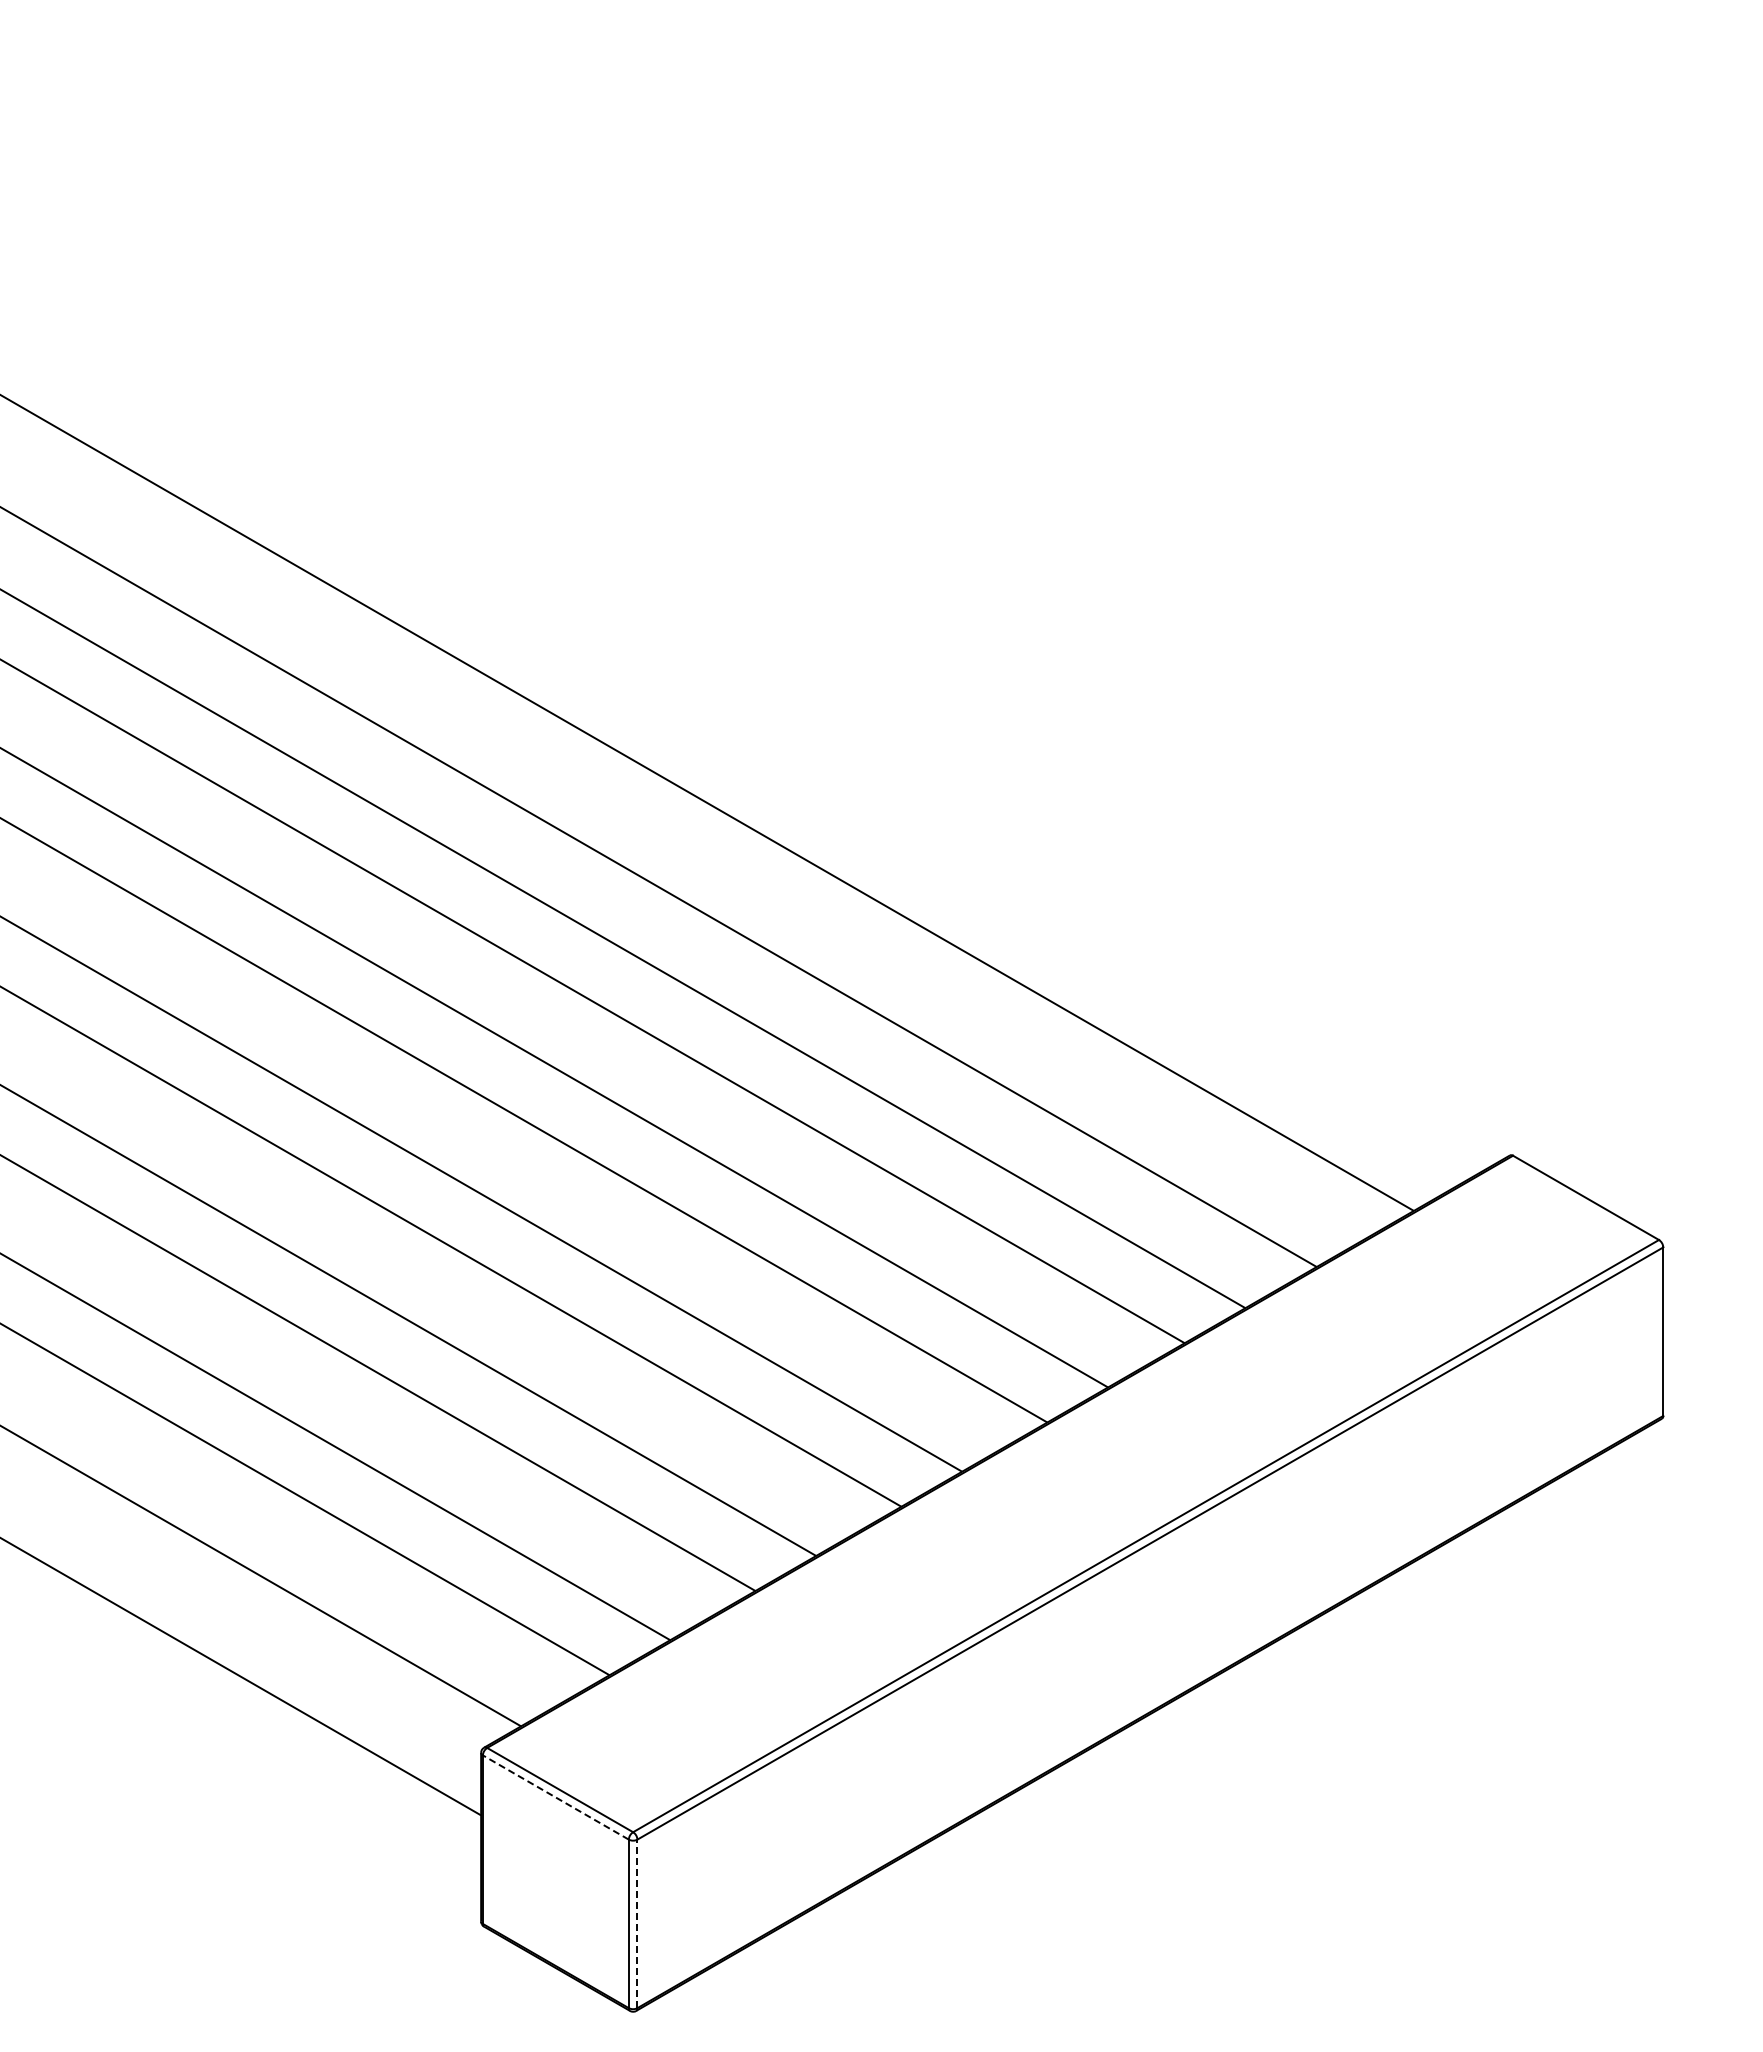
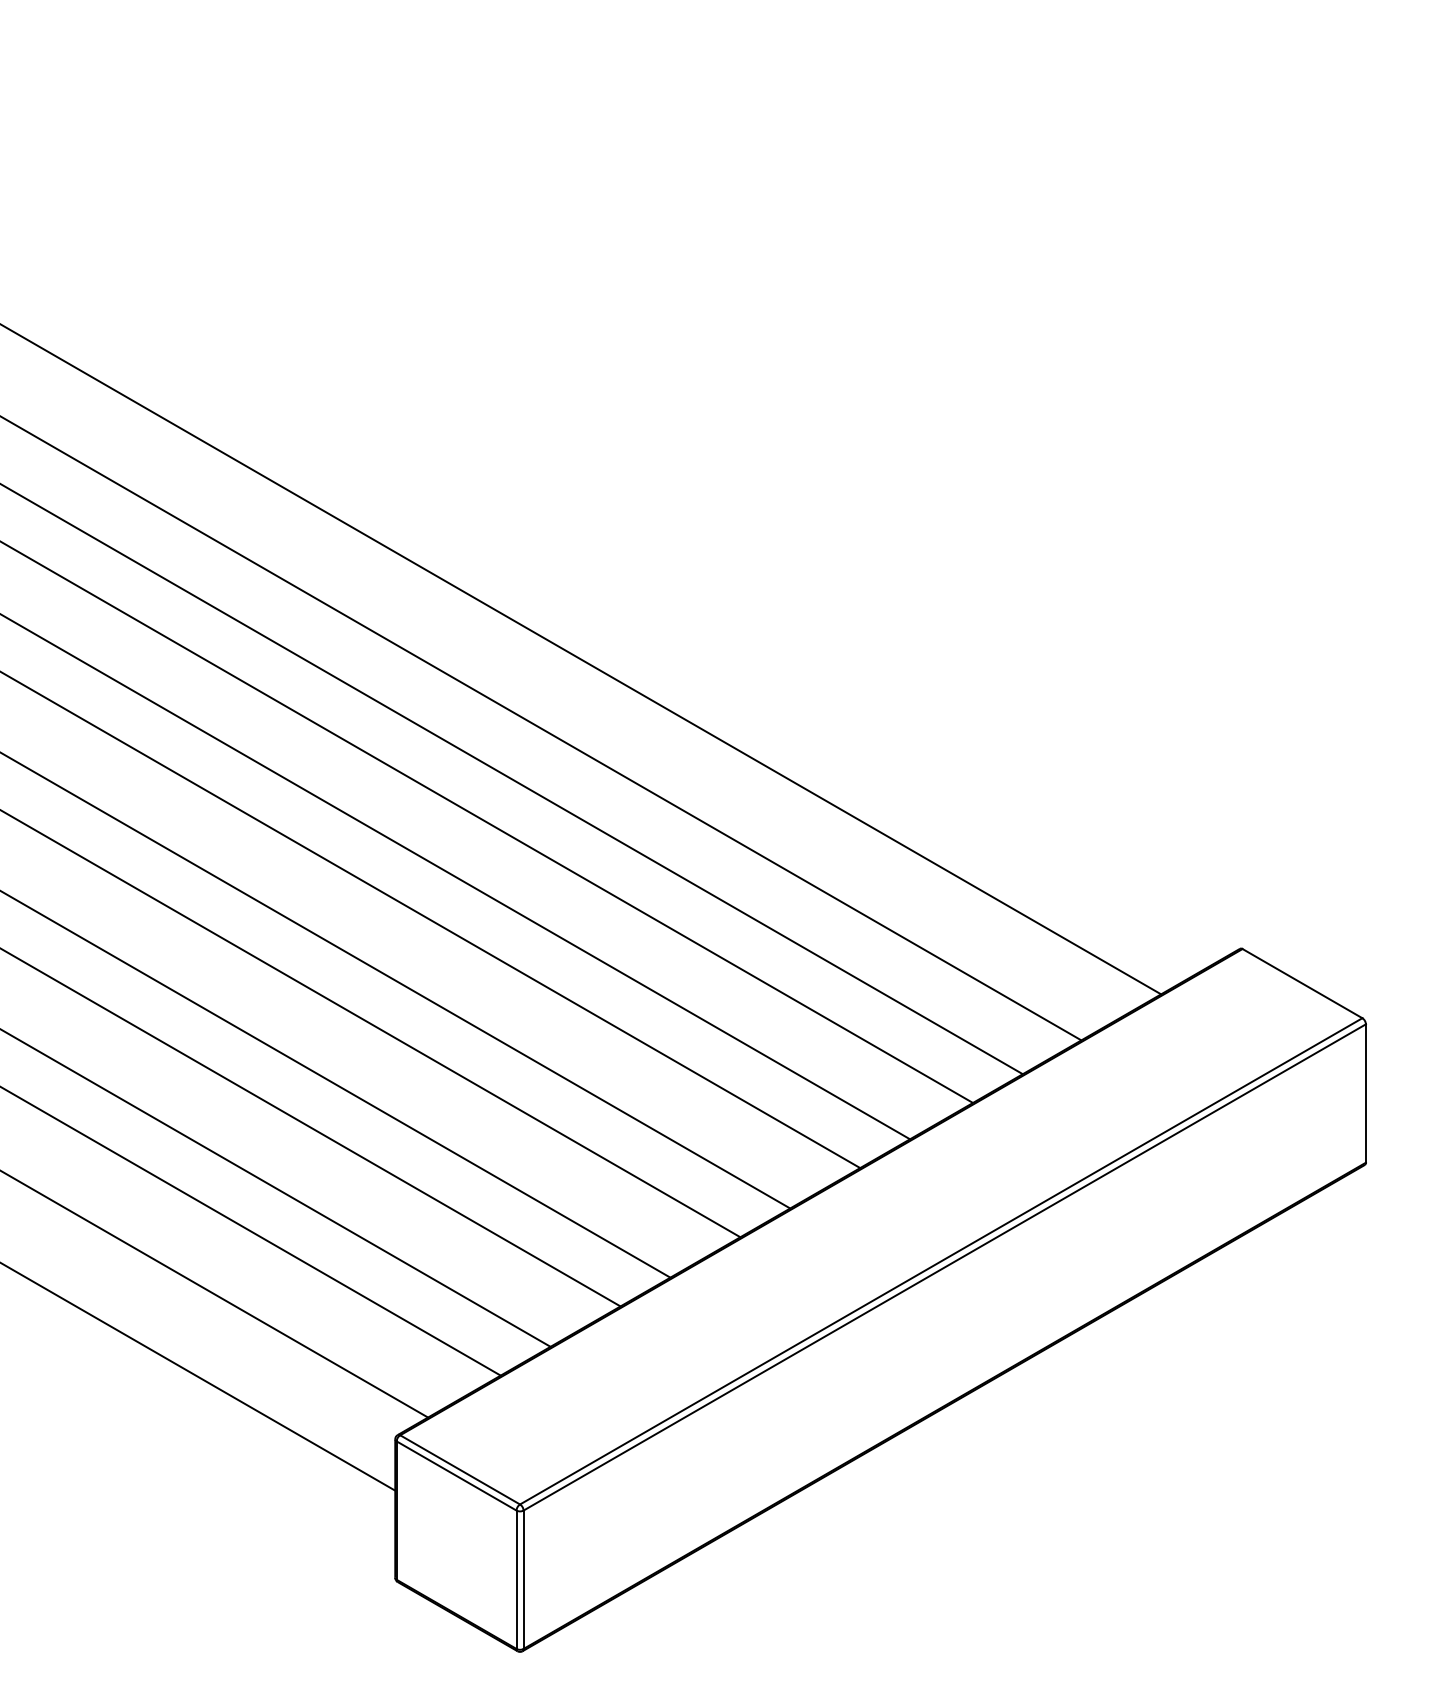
line: (555, 1797) -> (456, 1475), dashed -> solid
line: (637, 1923) -> (523, 1579), dashed -> solid

